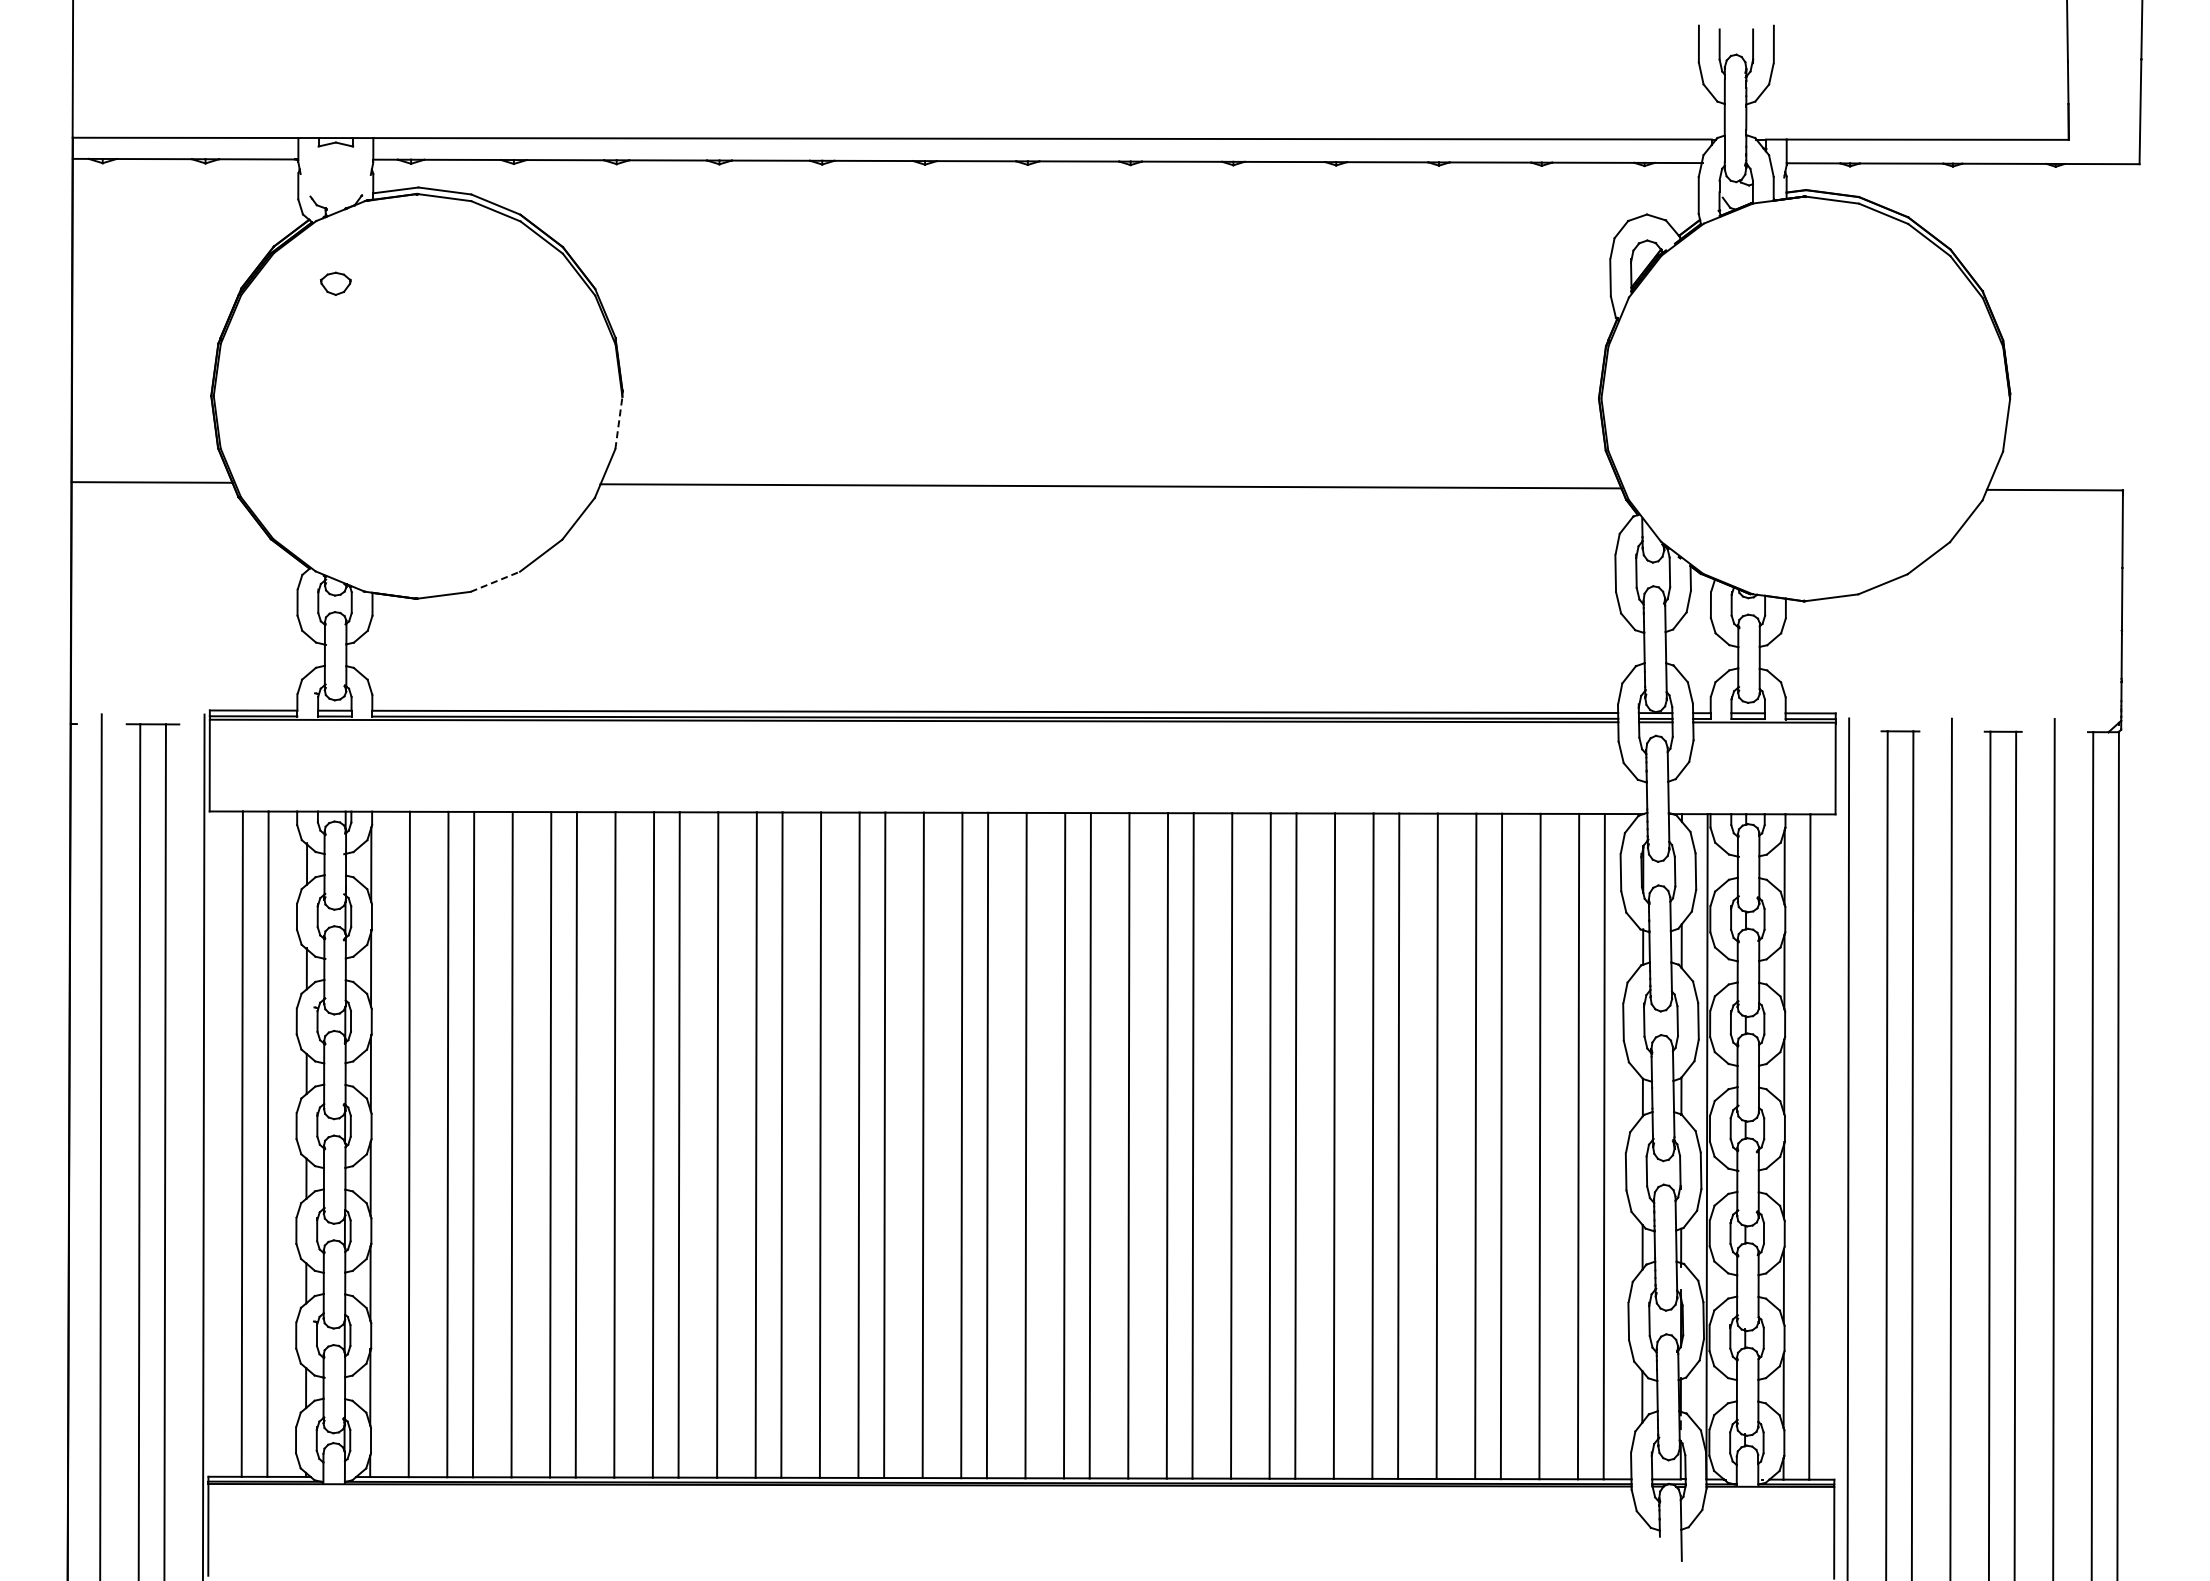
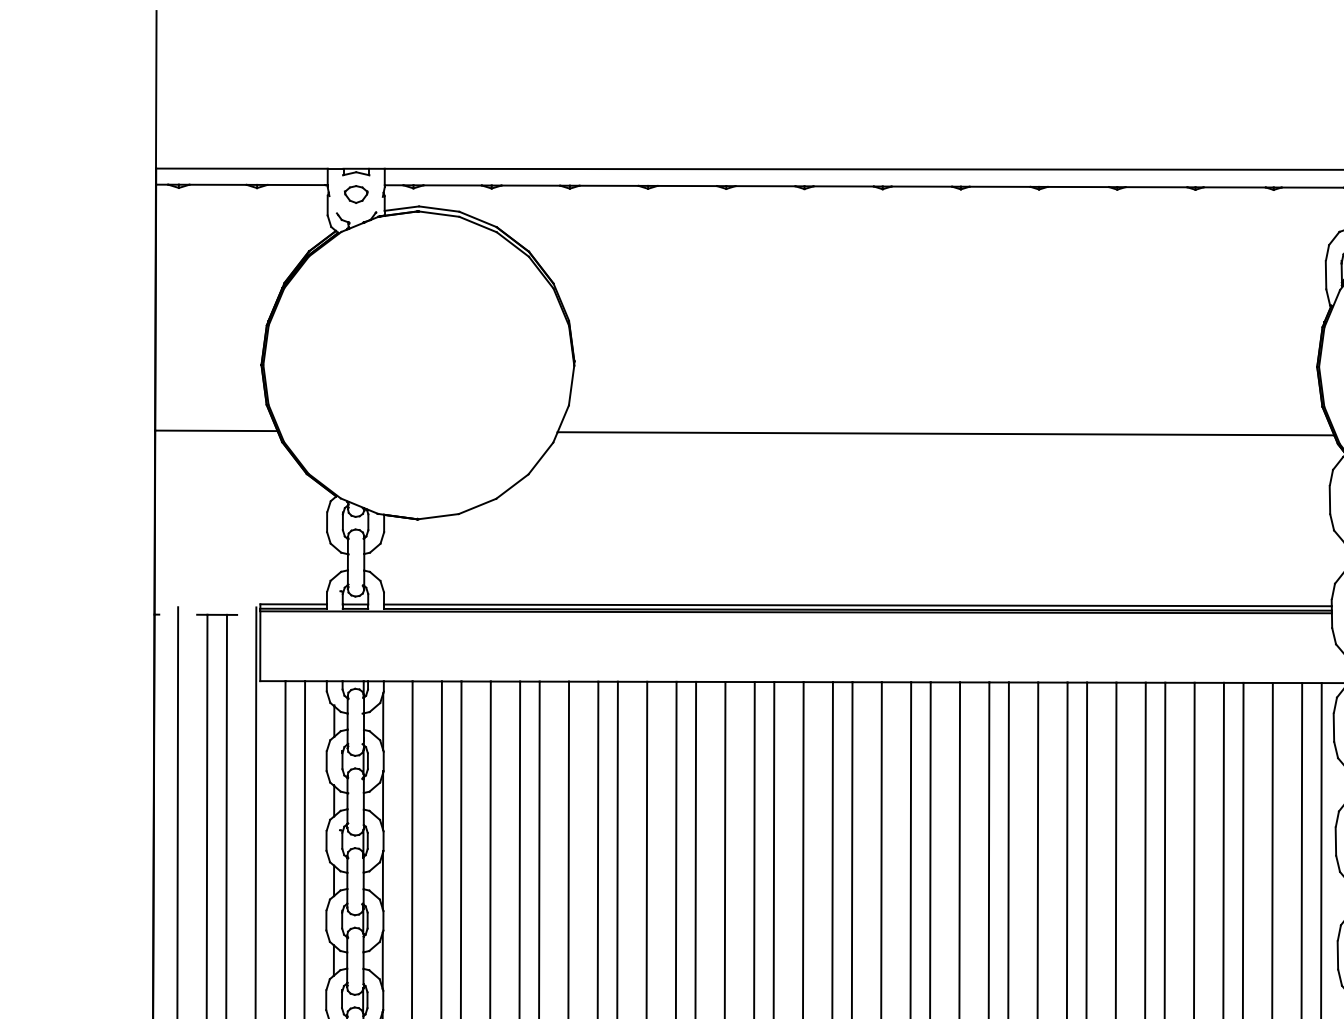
part: (335, 283) -> (355, 194), moved
line: (618, 422) -> (571, 385), dashed -> solid
line: (495, 581) -> (477, 506), dashed -> solid

